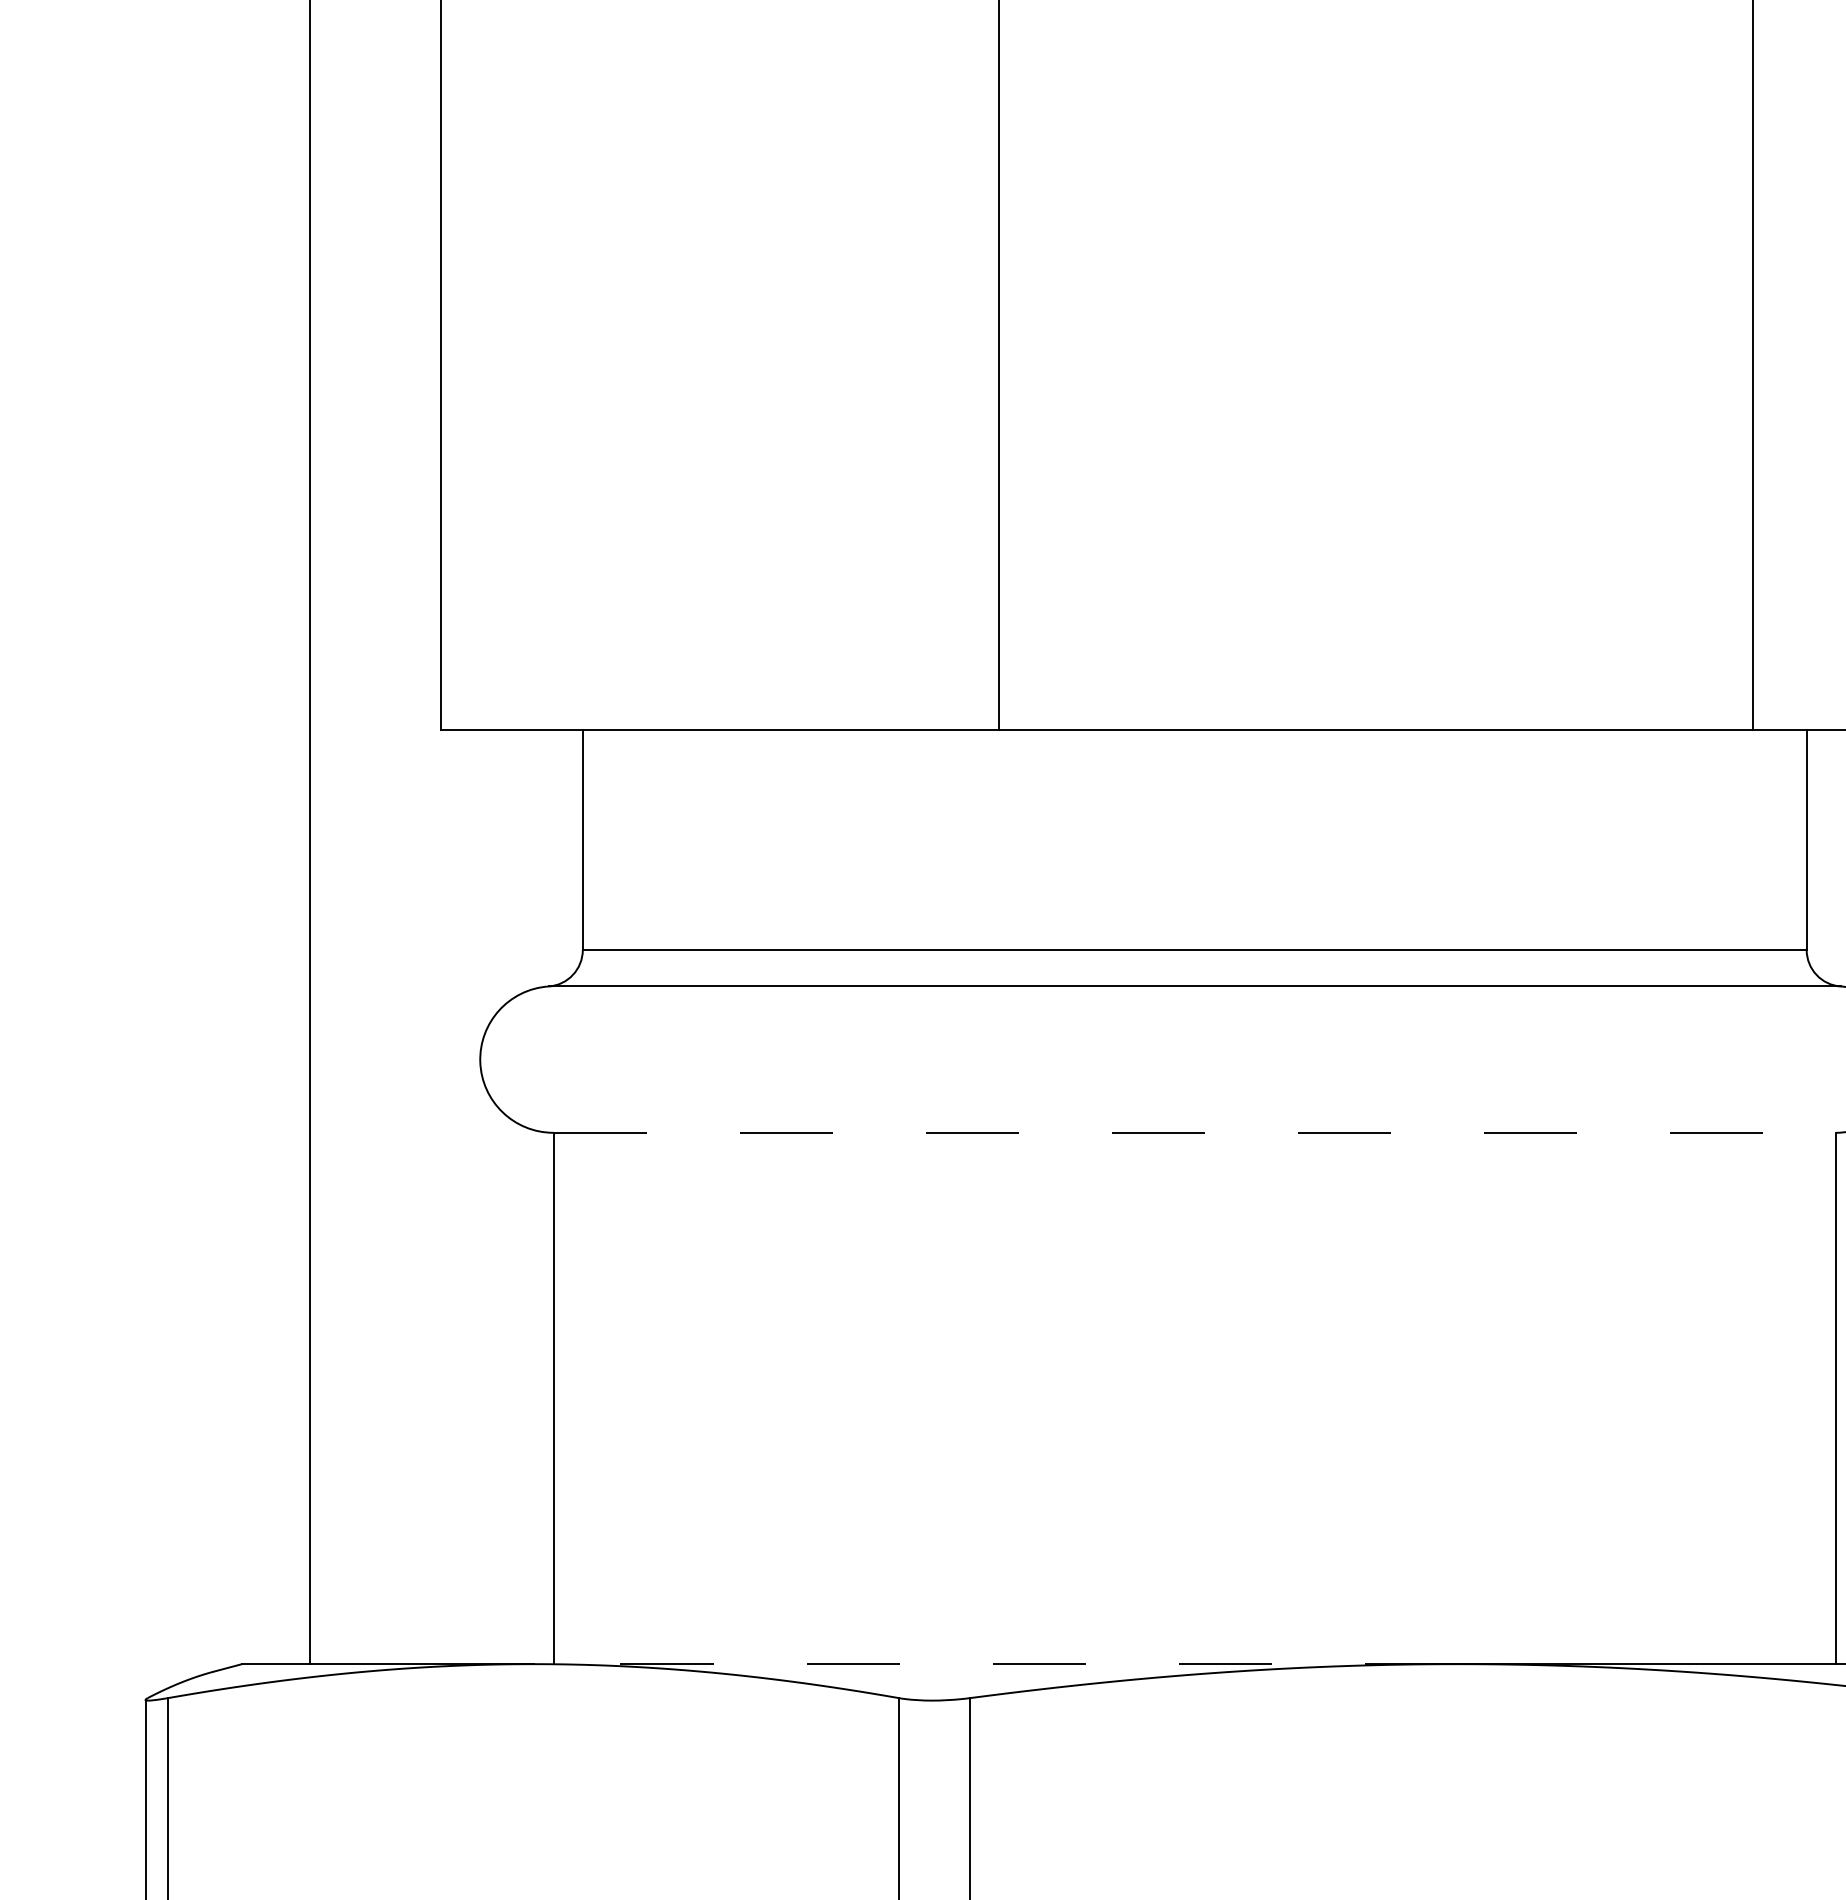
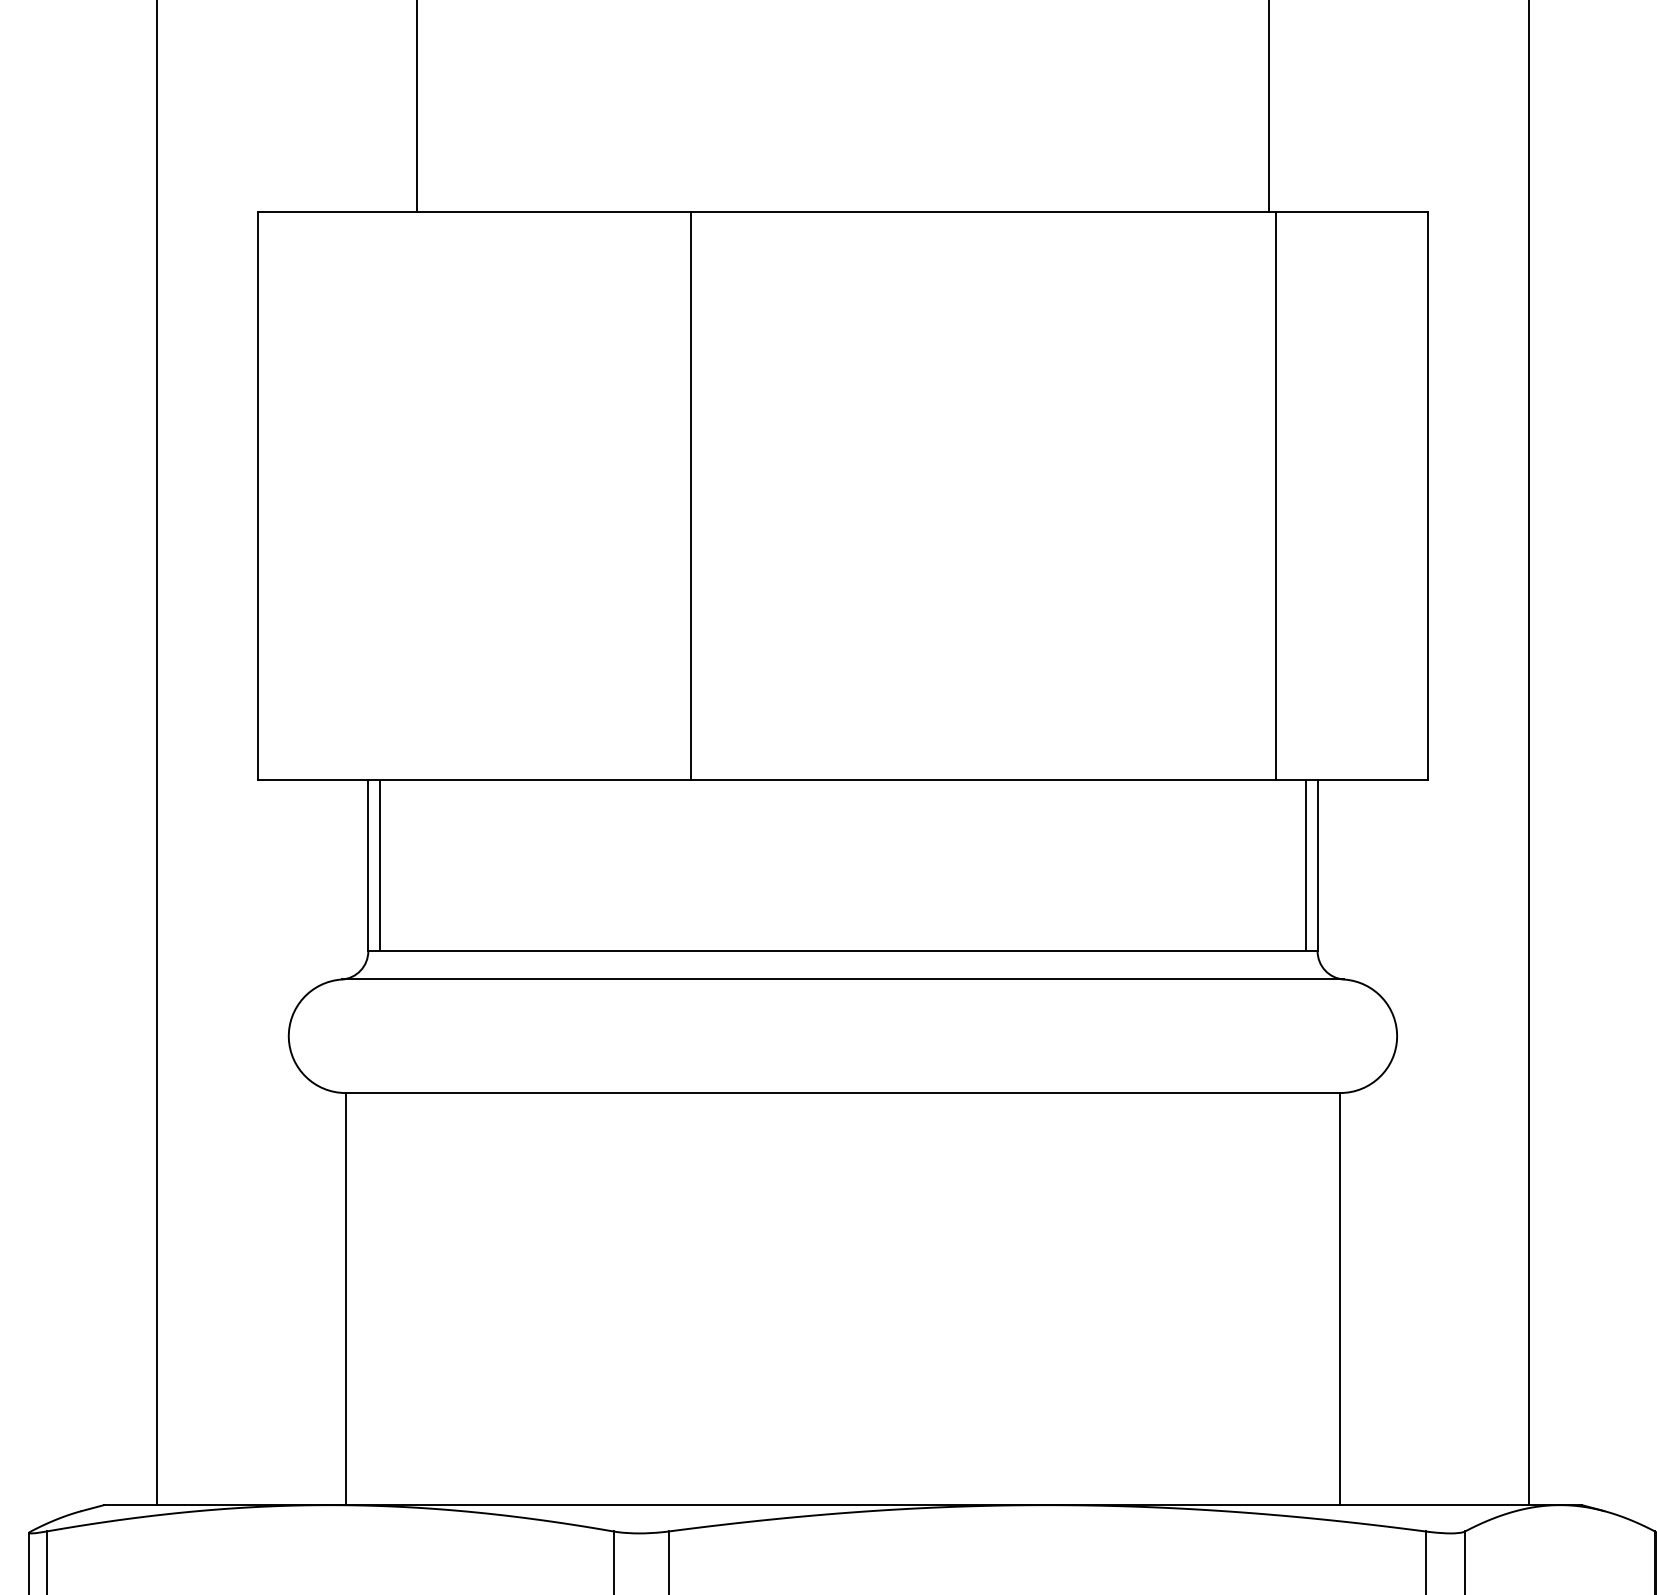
line: (597, 839) -> (379, 865), added
line: (1792, 839) -> (1306, 865), added
line: (1195, 1133) -> (843, 1093), dashed -> solid
line: (995, 1664) -> (688, 1505), dashed -> solid

